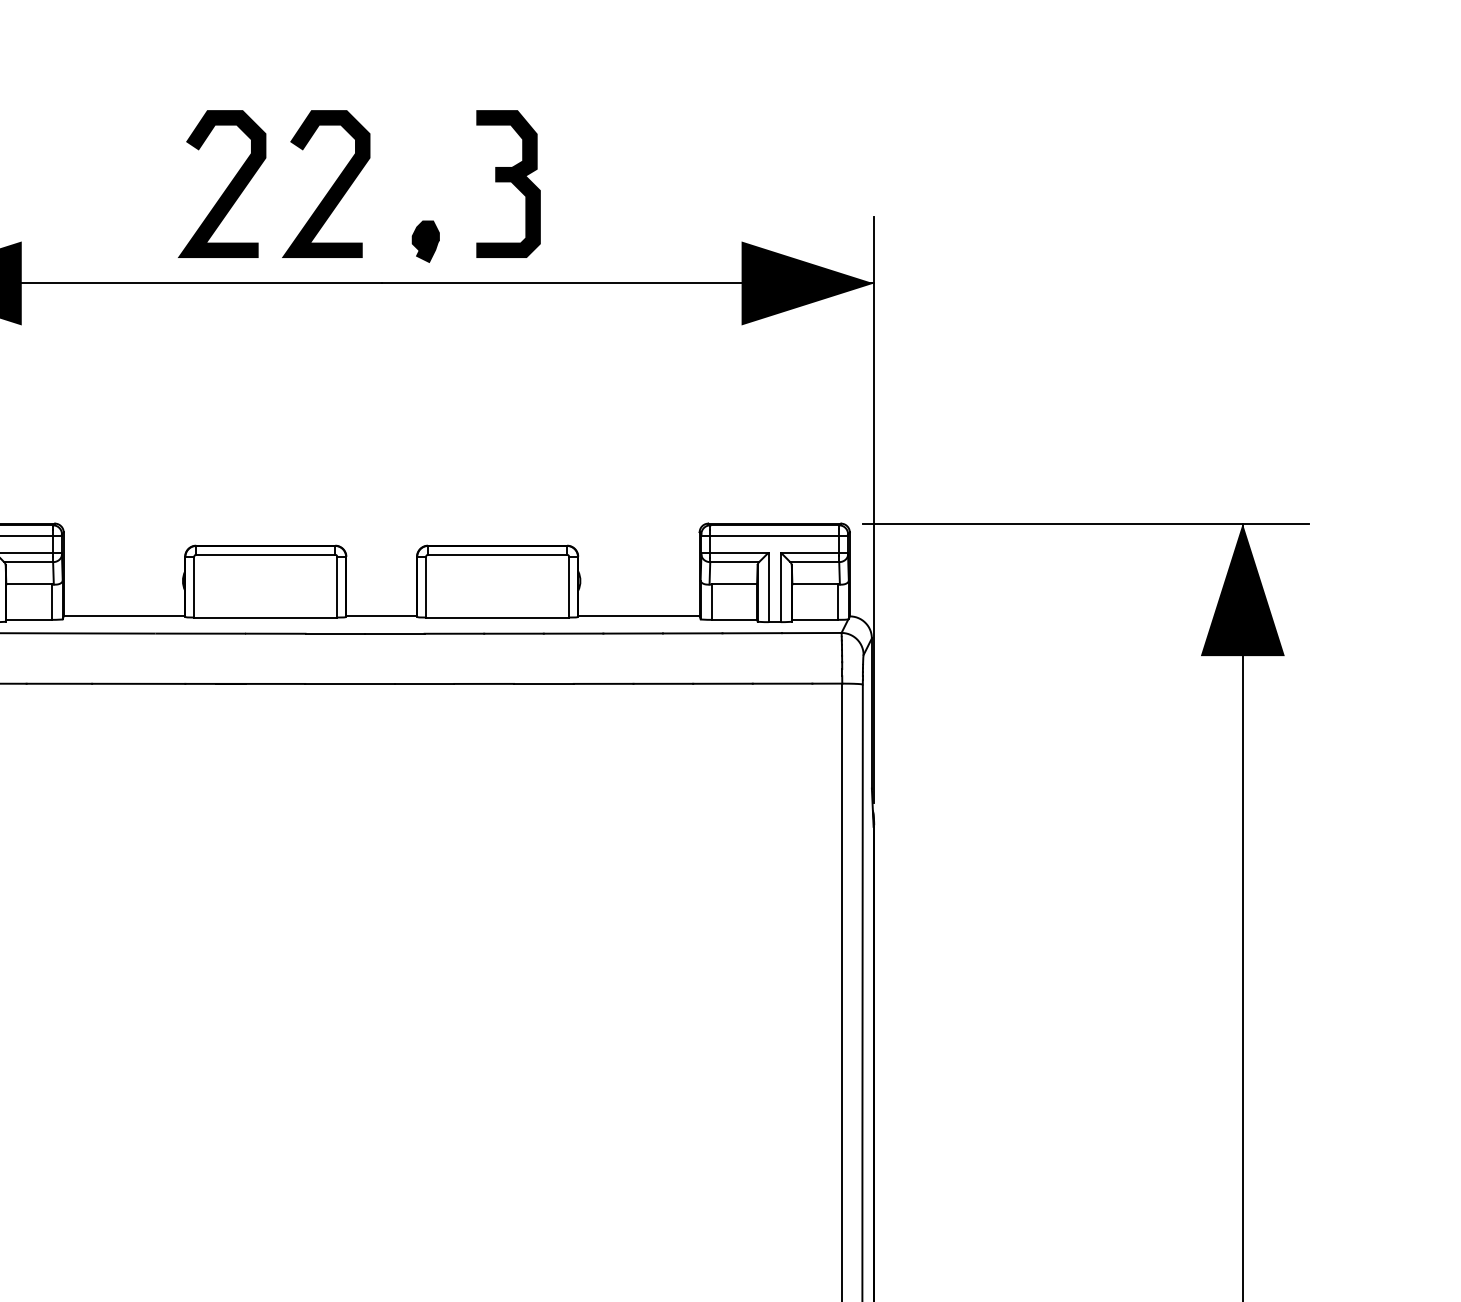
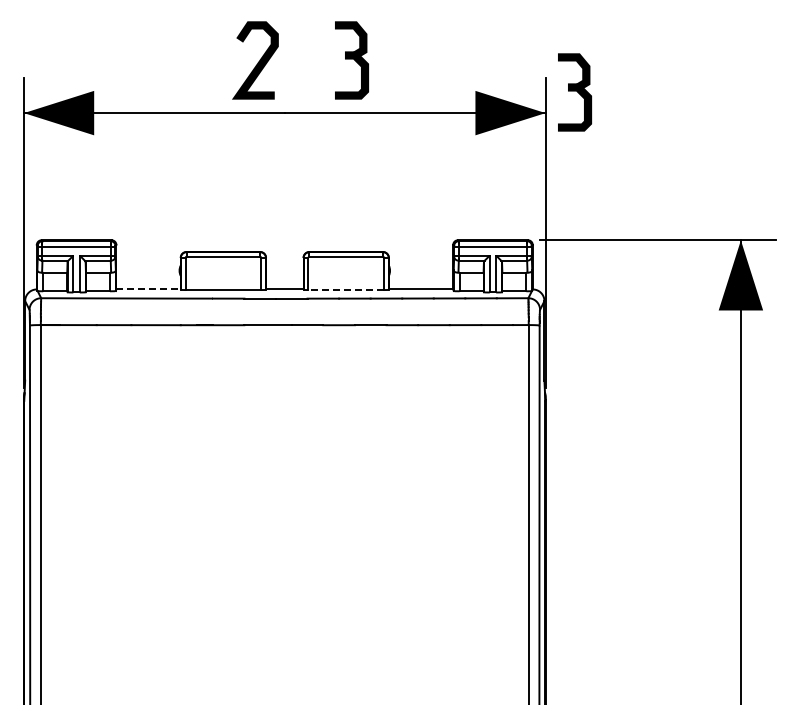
curve: (226, 187) -> (202, 62), removed
part: (424, 240) -> (307, 90), removed
part: (928, 244) -> (574, 92), added
line: (126, 616) -> (149, 289), solid -> dashed
line: (498, 618) -> (346, 290), solid -> dashed

